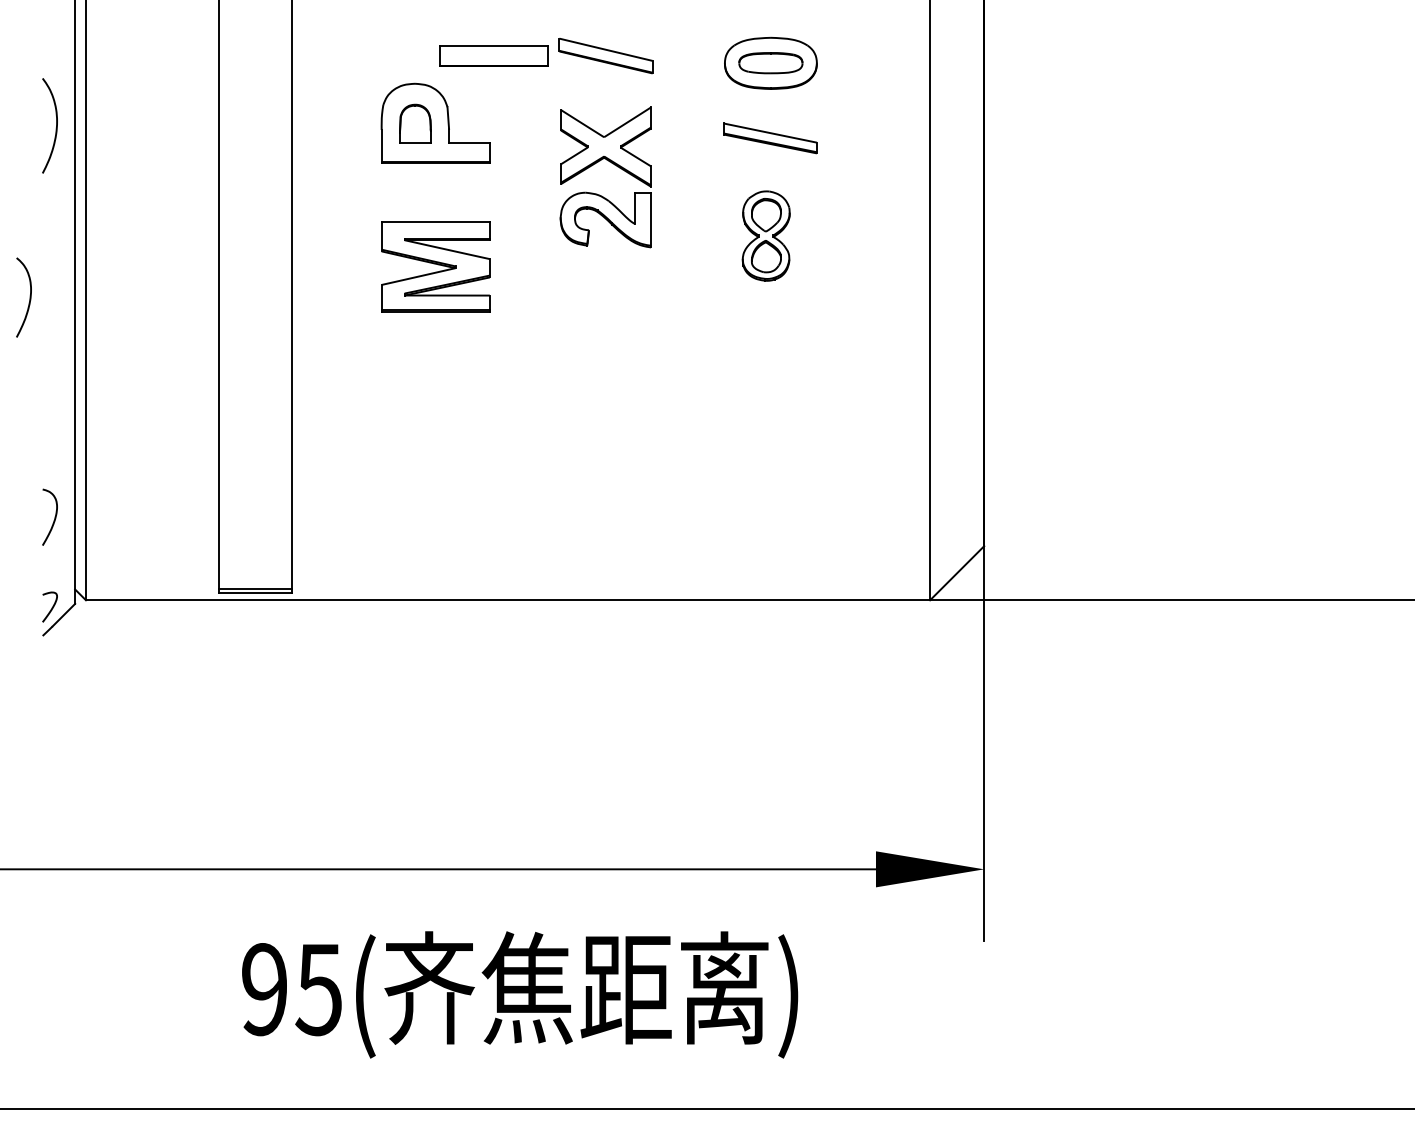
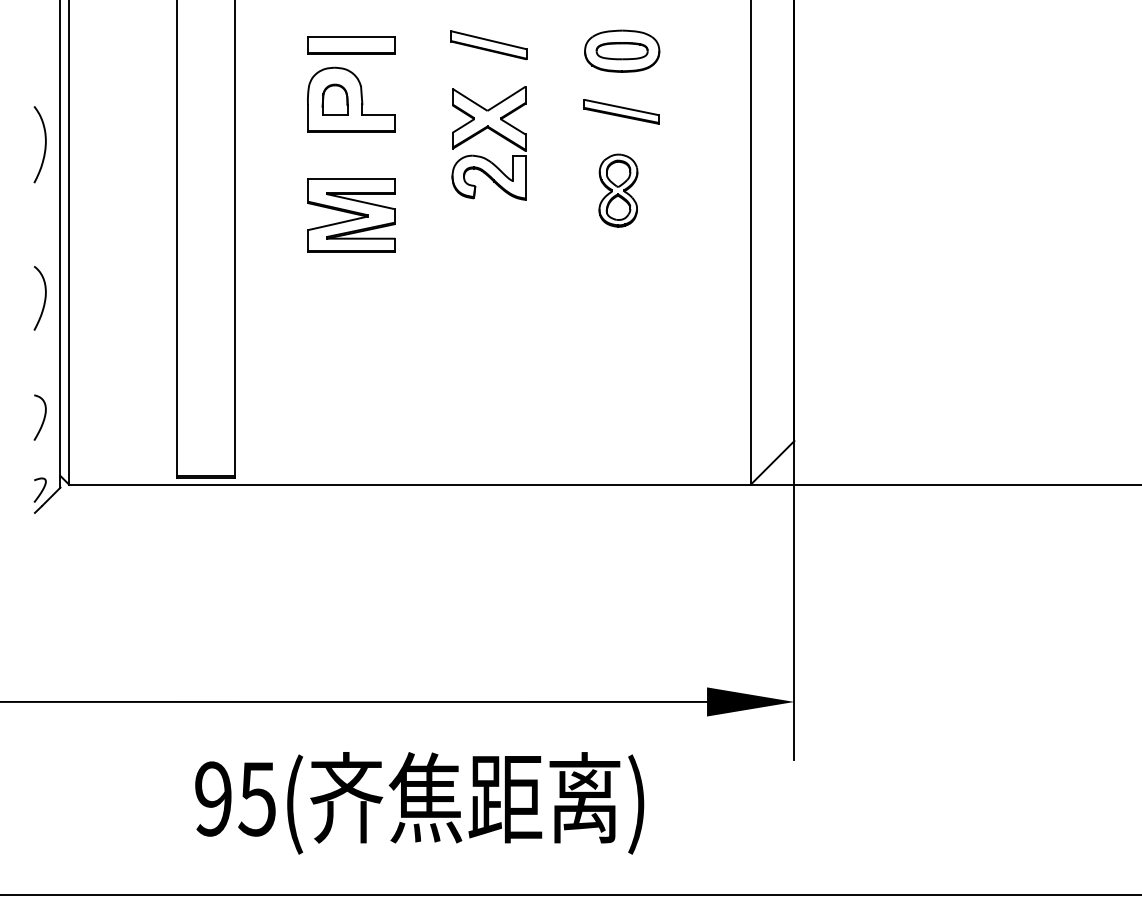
part: (493, 56) -> (351, 45), moved
curve: (55, 125) -> (44, 144), moved
curve: (29, 297) -> (44, 298), moved

